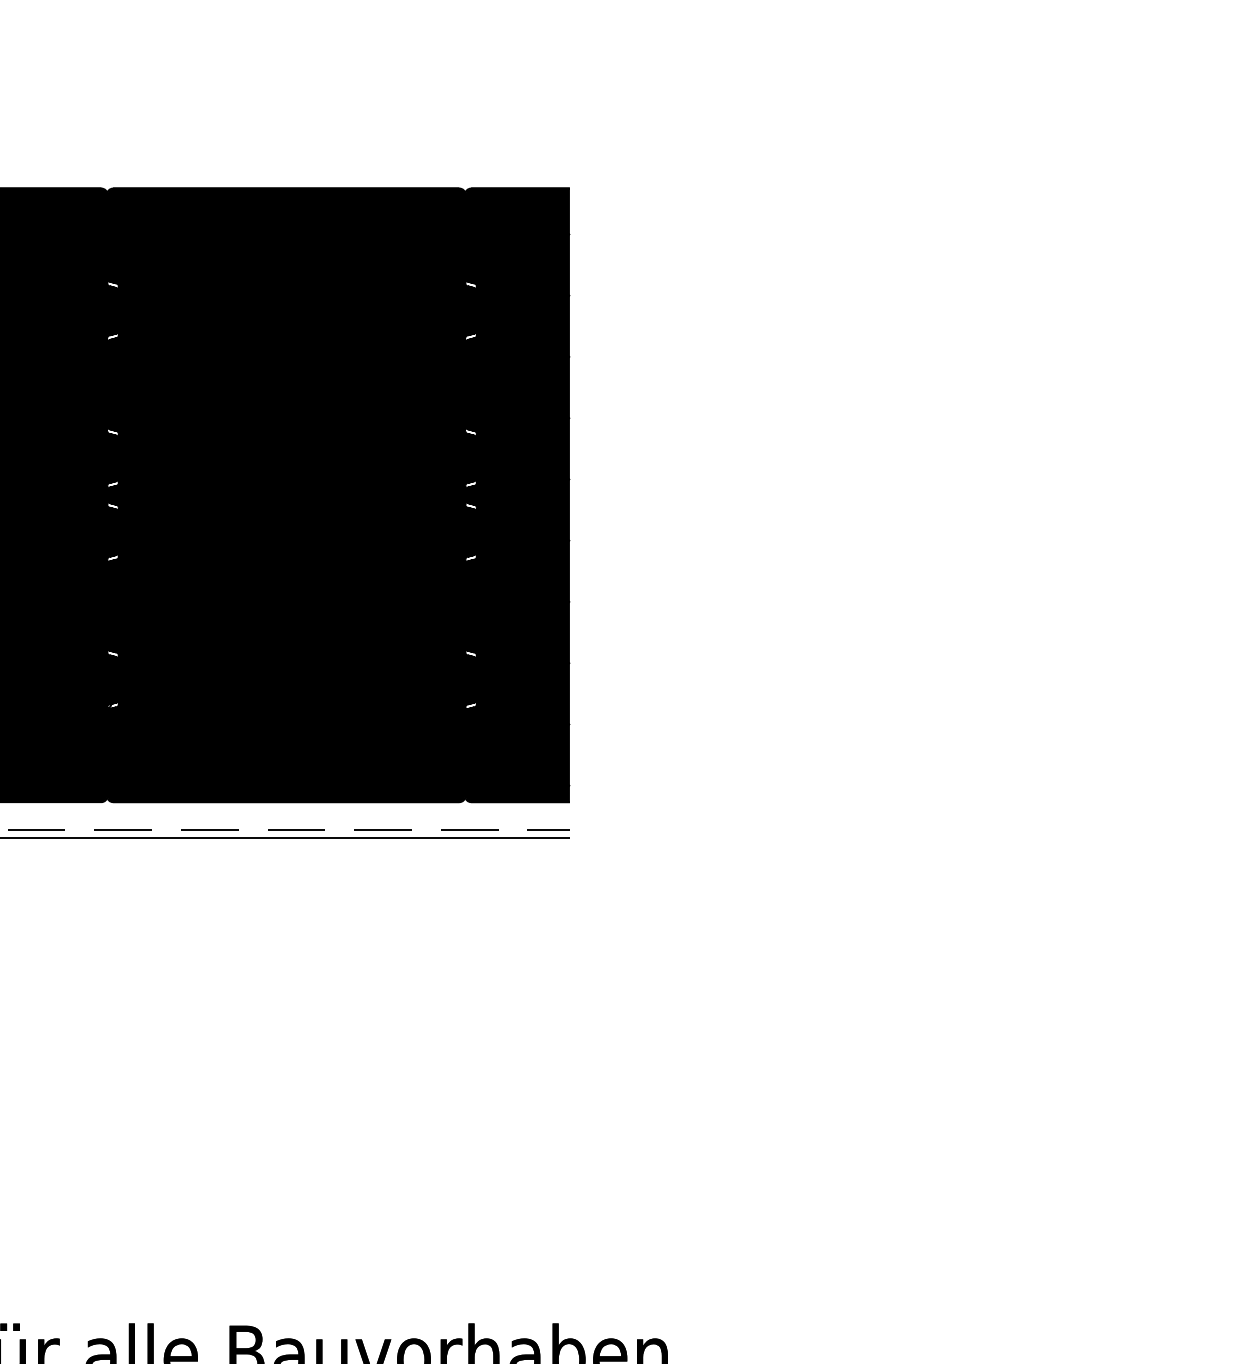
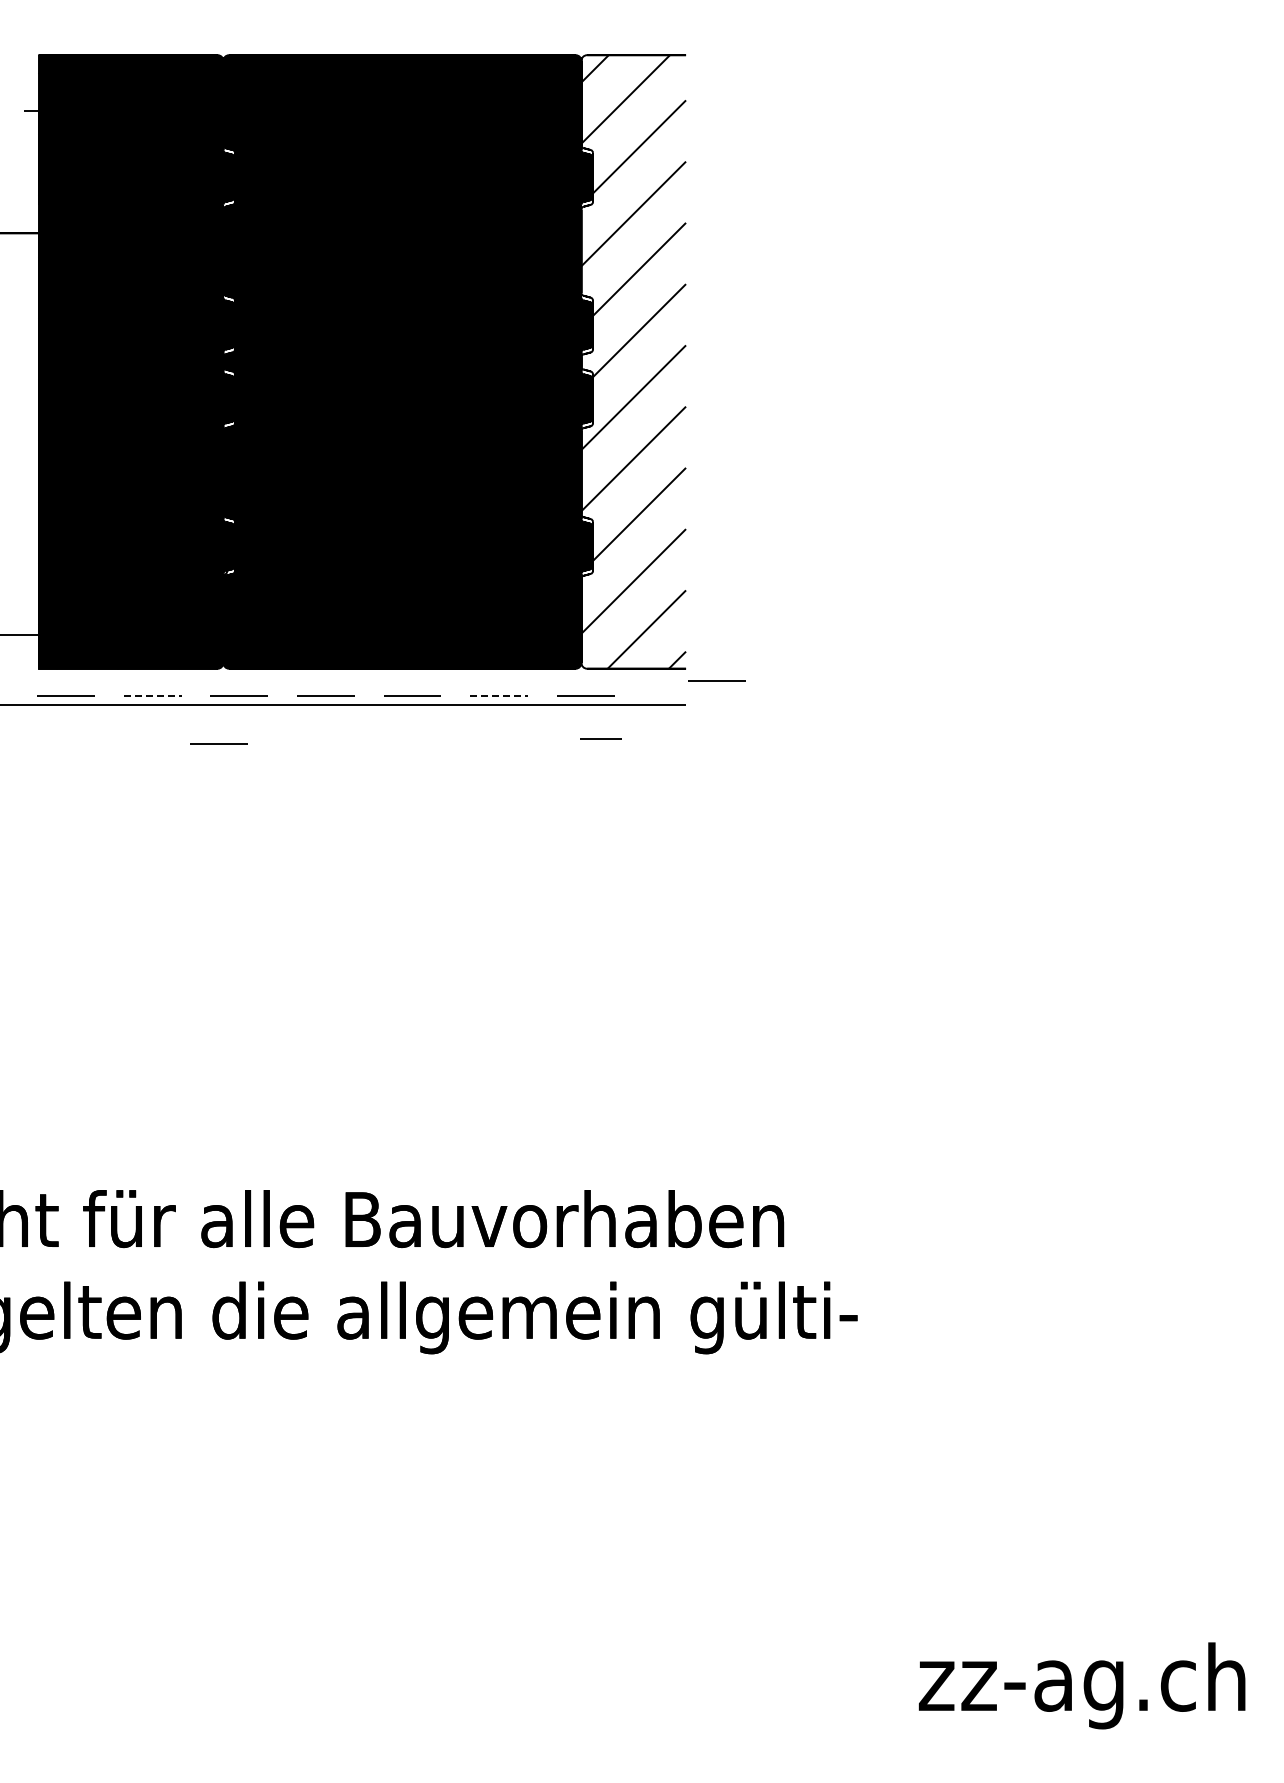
fill: (517, 494) -> (633, 361), removed
line: (600, 813) -> (716, 680), added
line: (548, 828) -> (600, 738), moved
line: (36, 829) -> (152, 696), solid -> dashed
line: (383, 829) -> (499, 696), solid -> dashed
line: (102, 876) -> (218, 743), added

